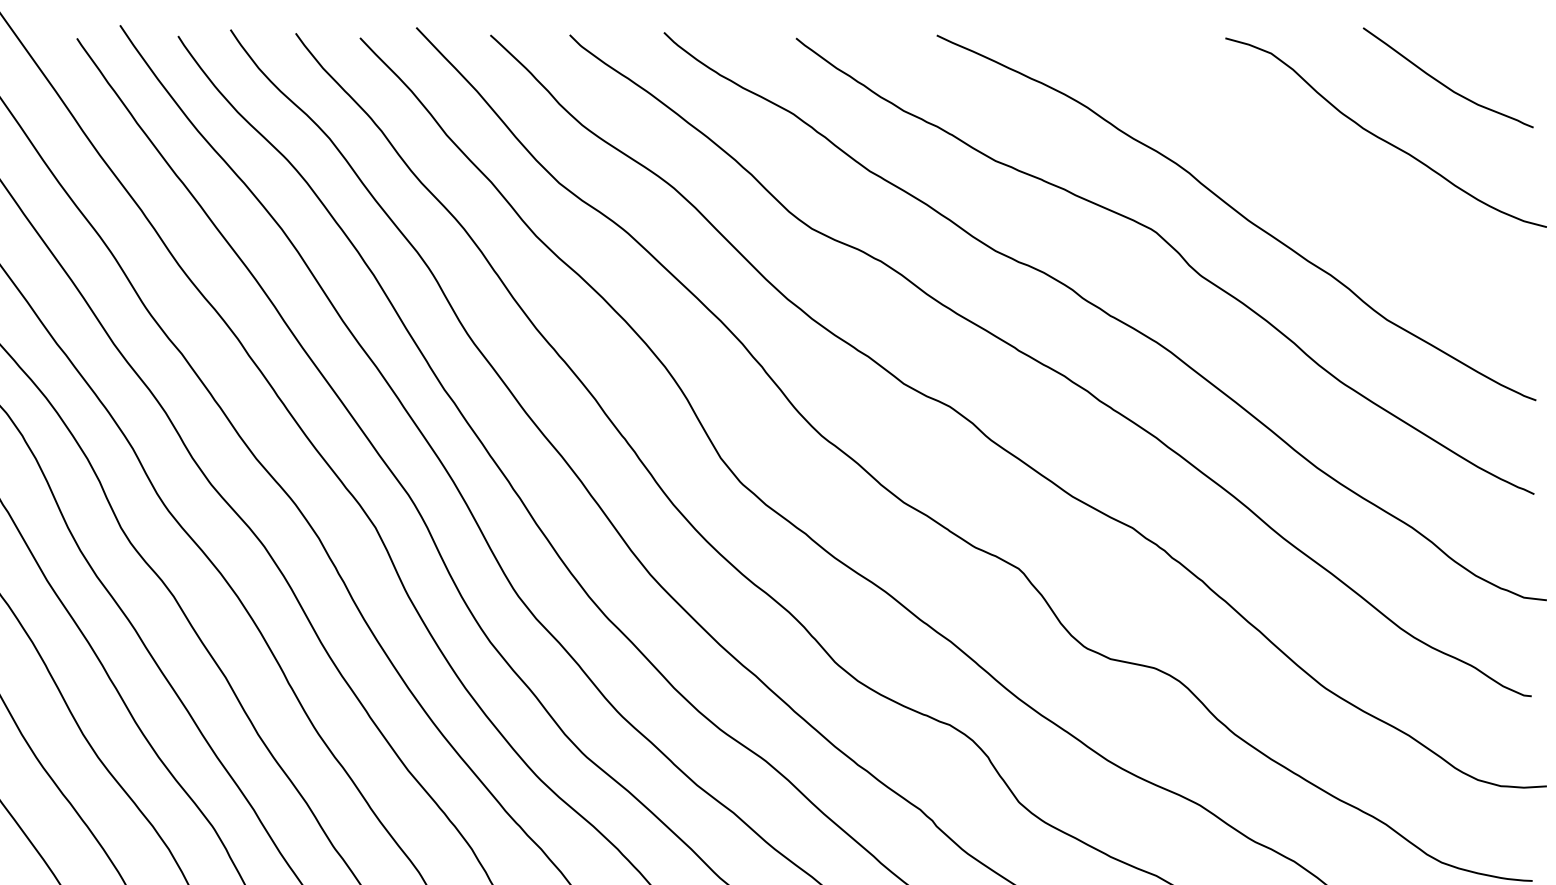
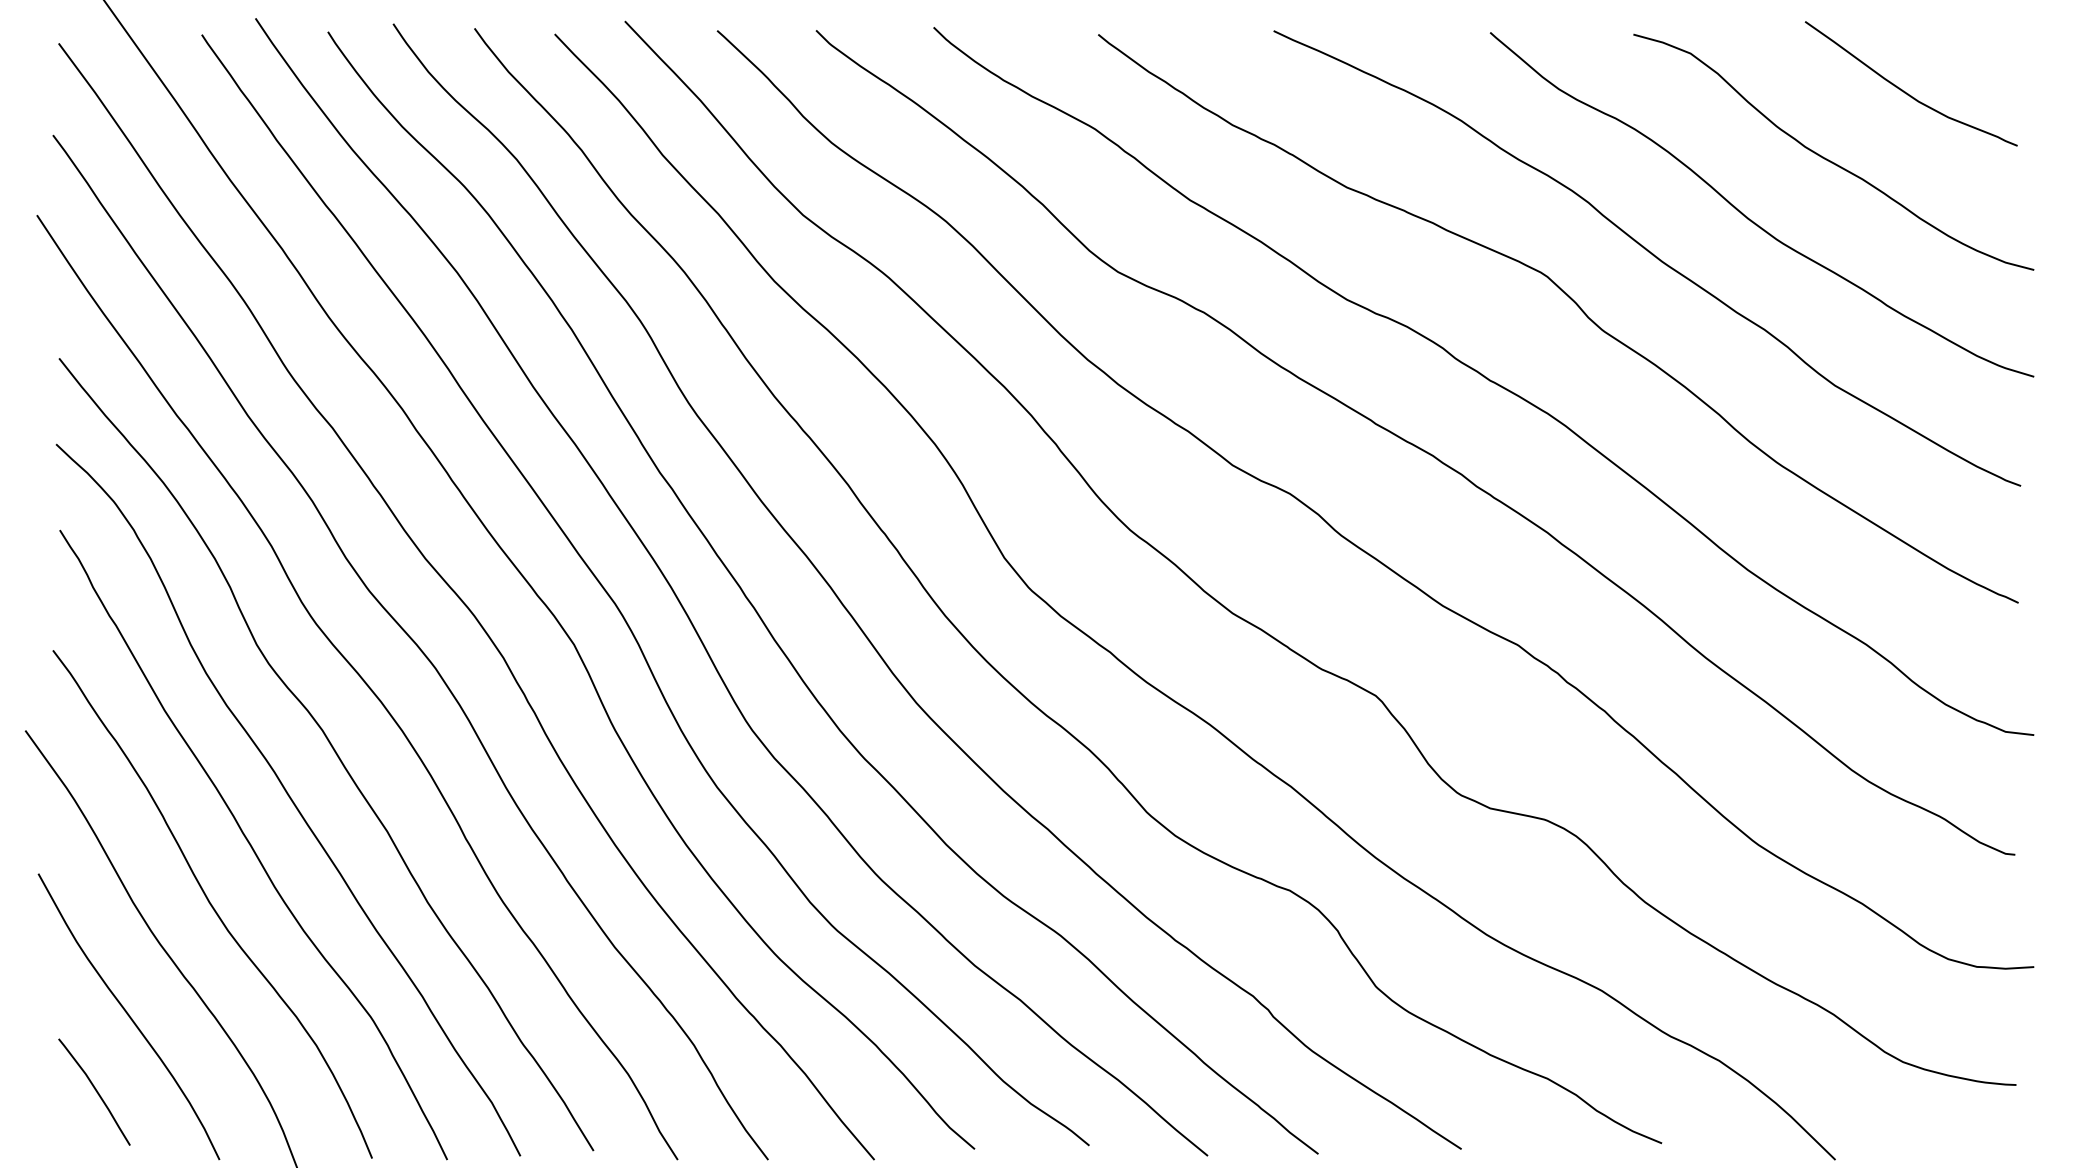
curve: (1320, 186) -> (1751, 219), added

